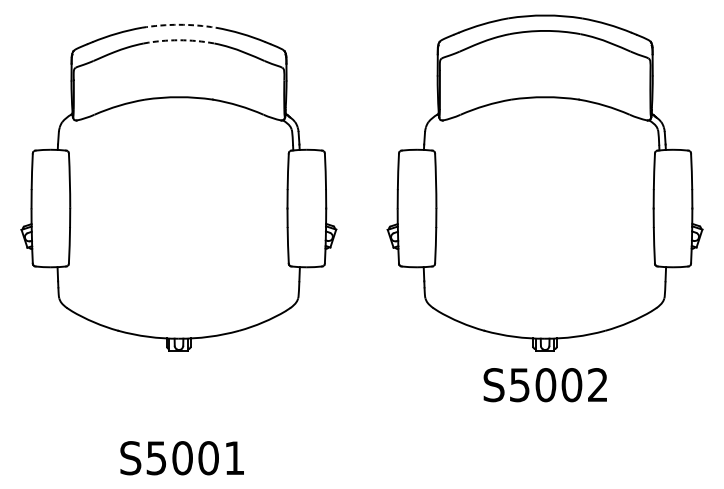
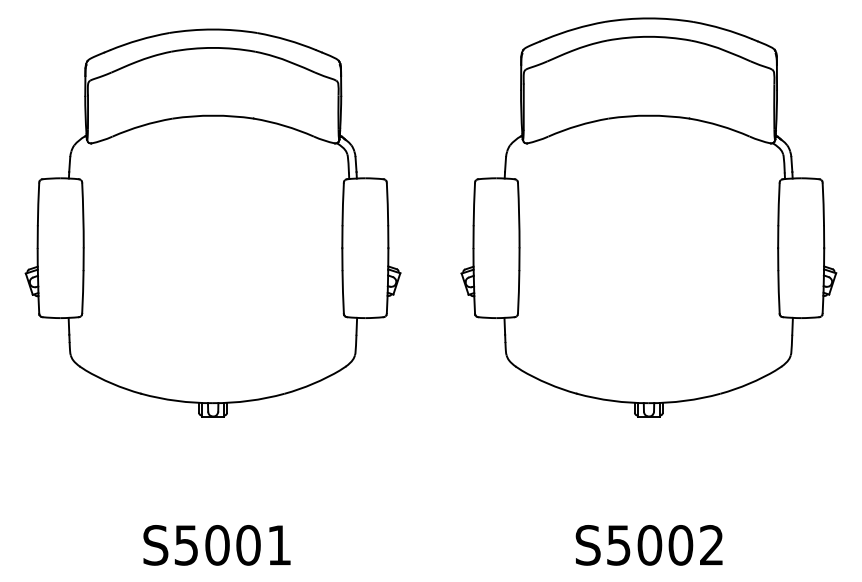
arc: (179, 24) -> (213, 29), dashed -> solid
arc: (179, 39) -> (213, 47), dashed -> solid
text: (544, 385) -> (648, 545), moved

